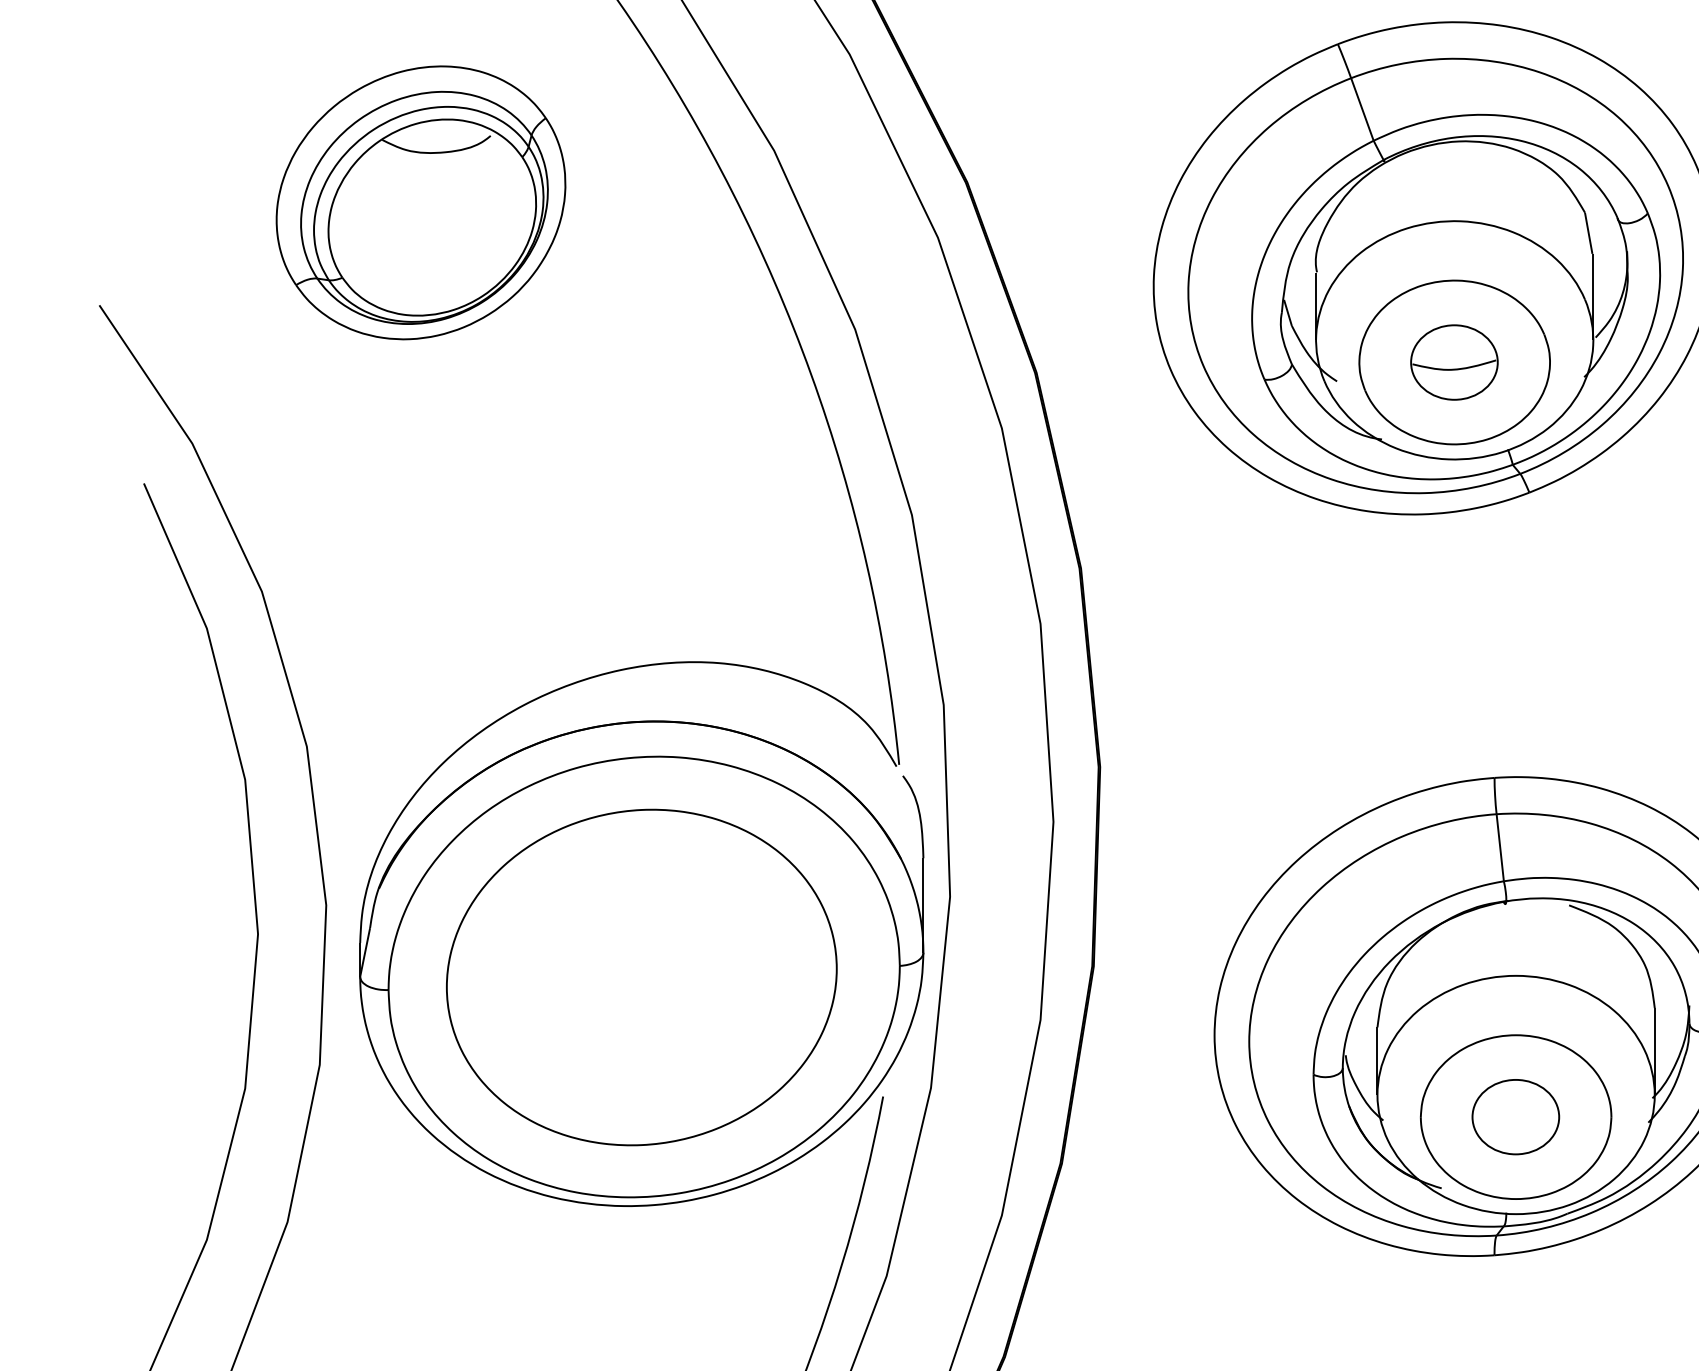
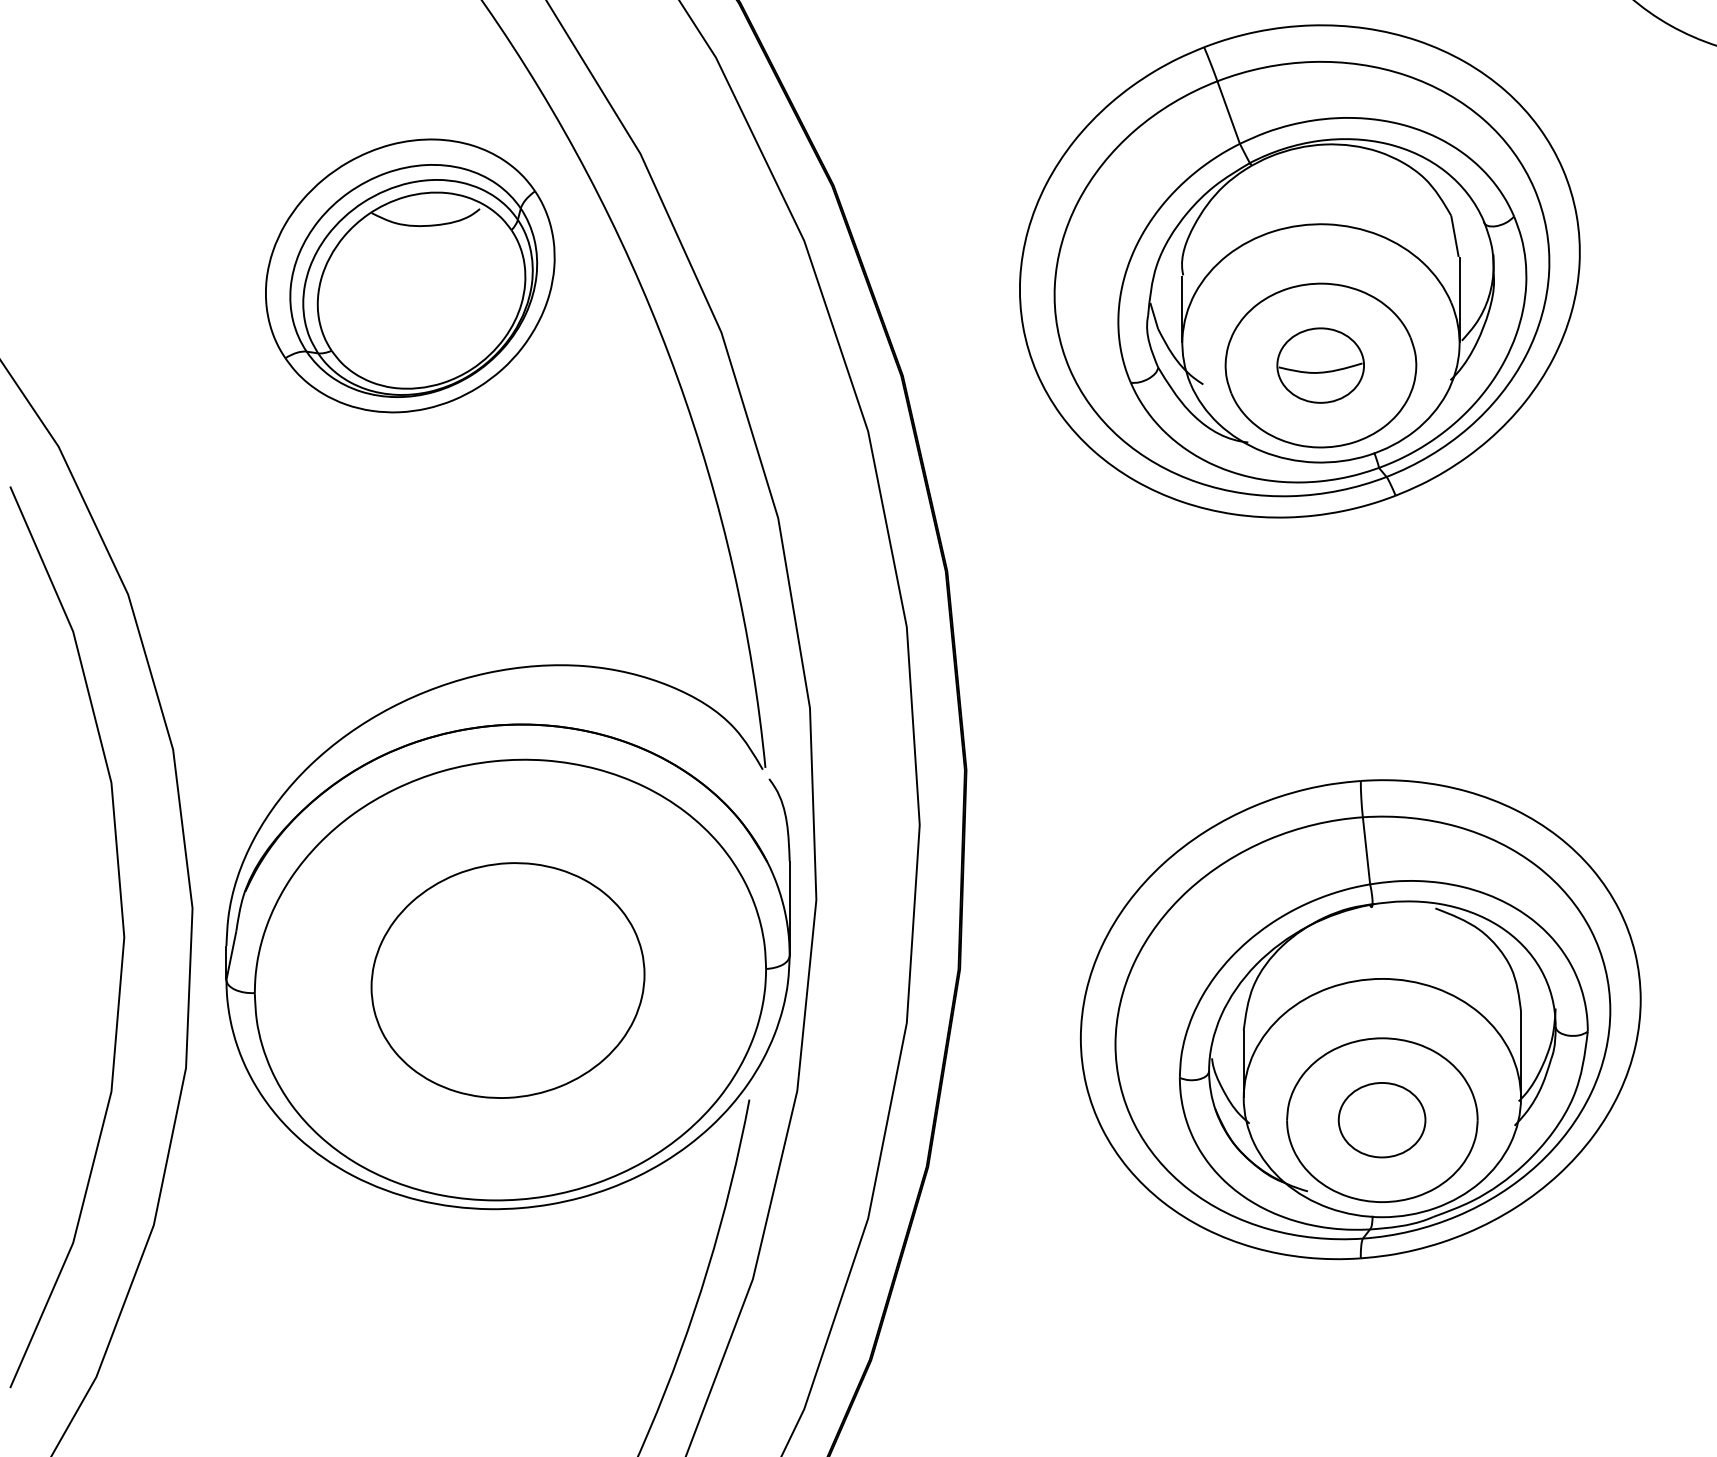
part: (421, 202) -> (410, 275), moved
part: (641, 977) -> (507, 980), size x0.7

